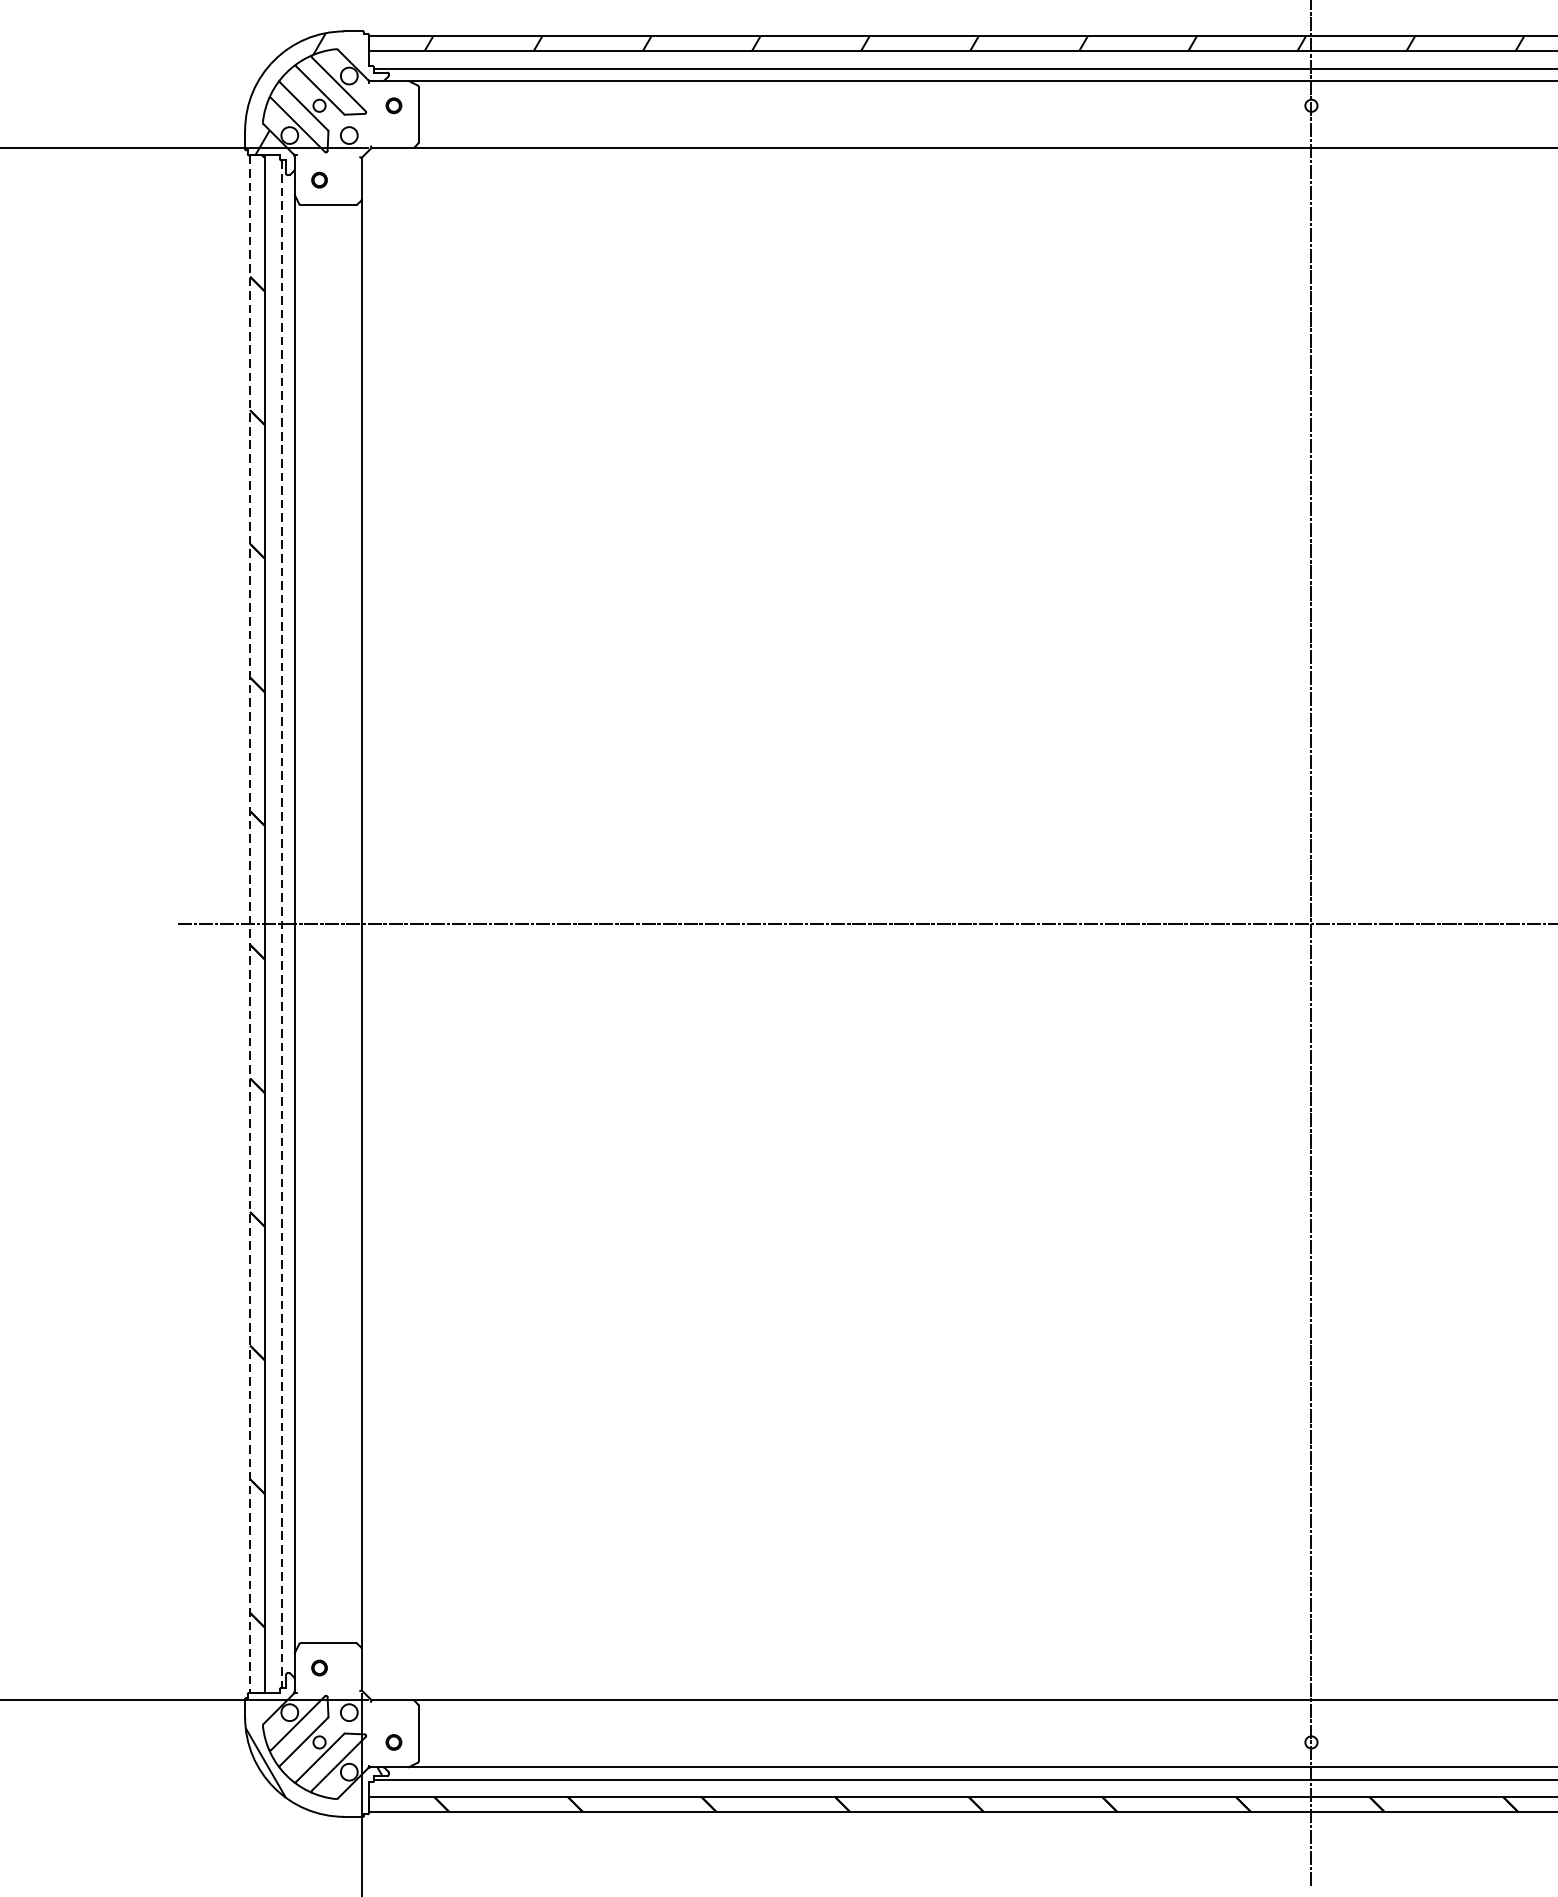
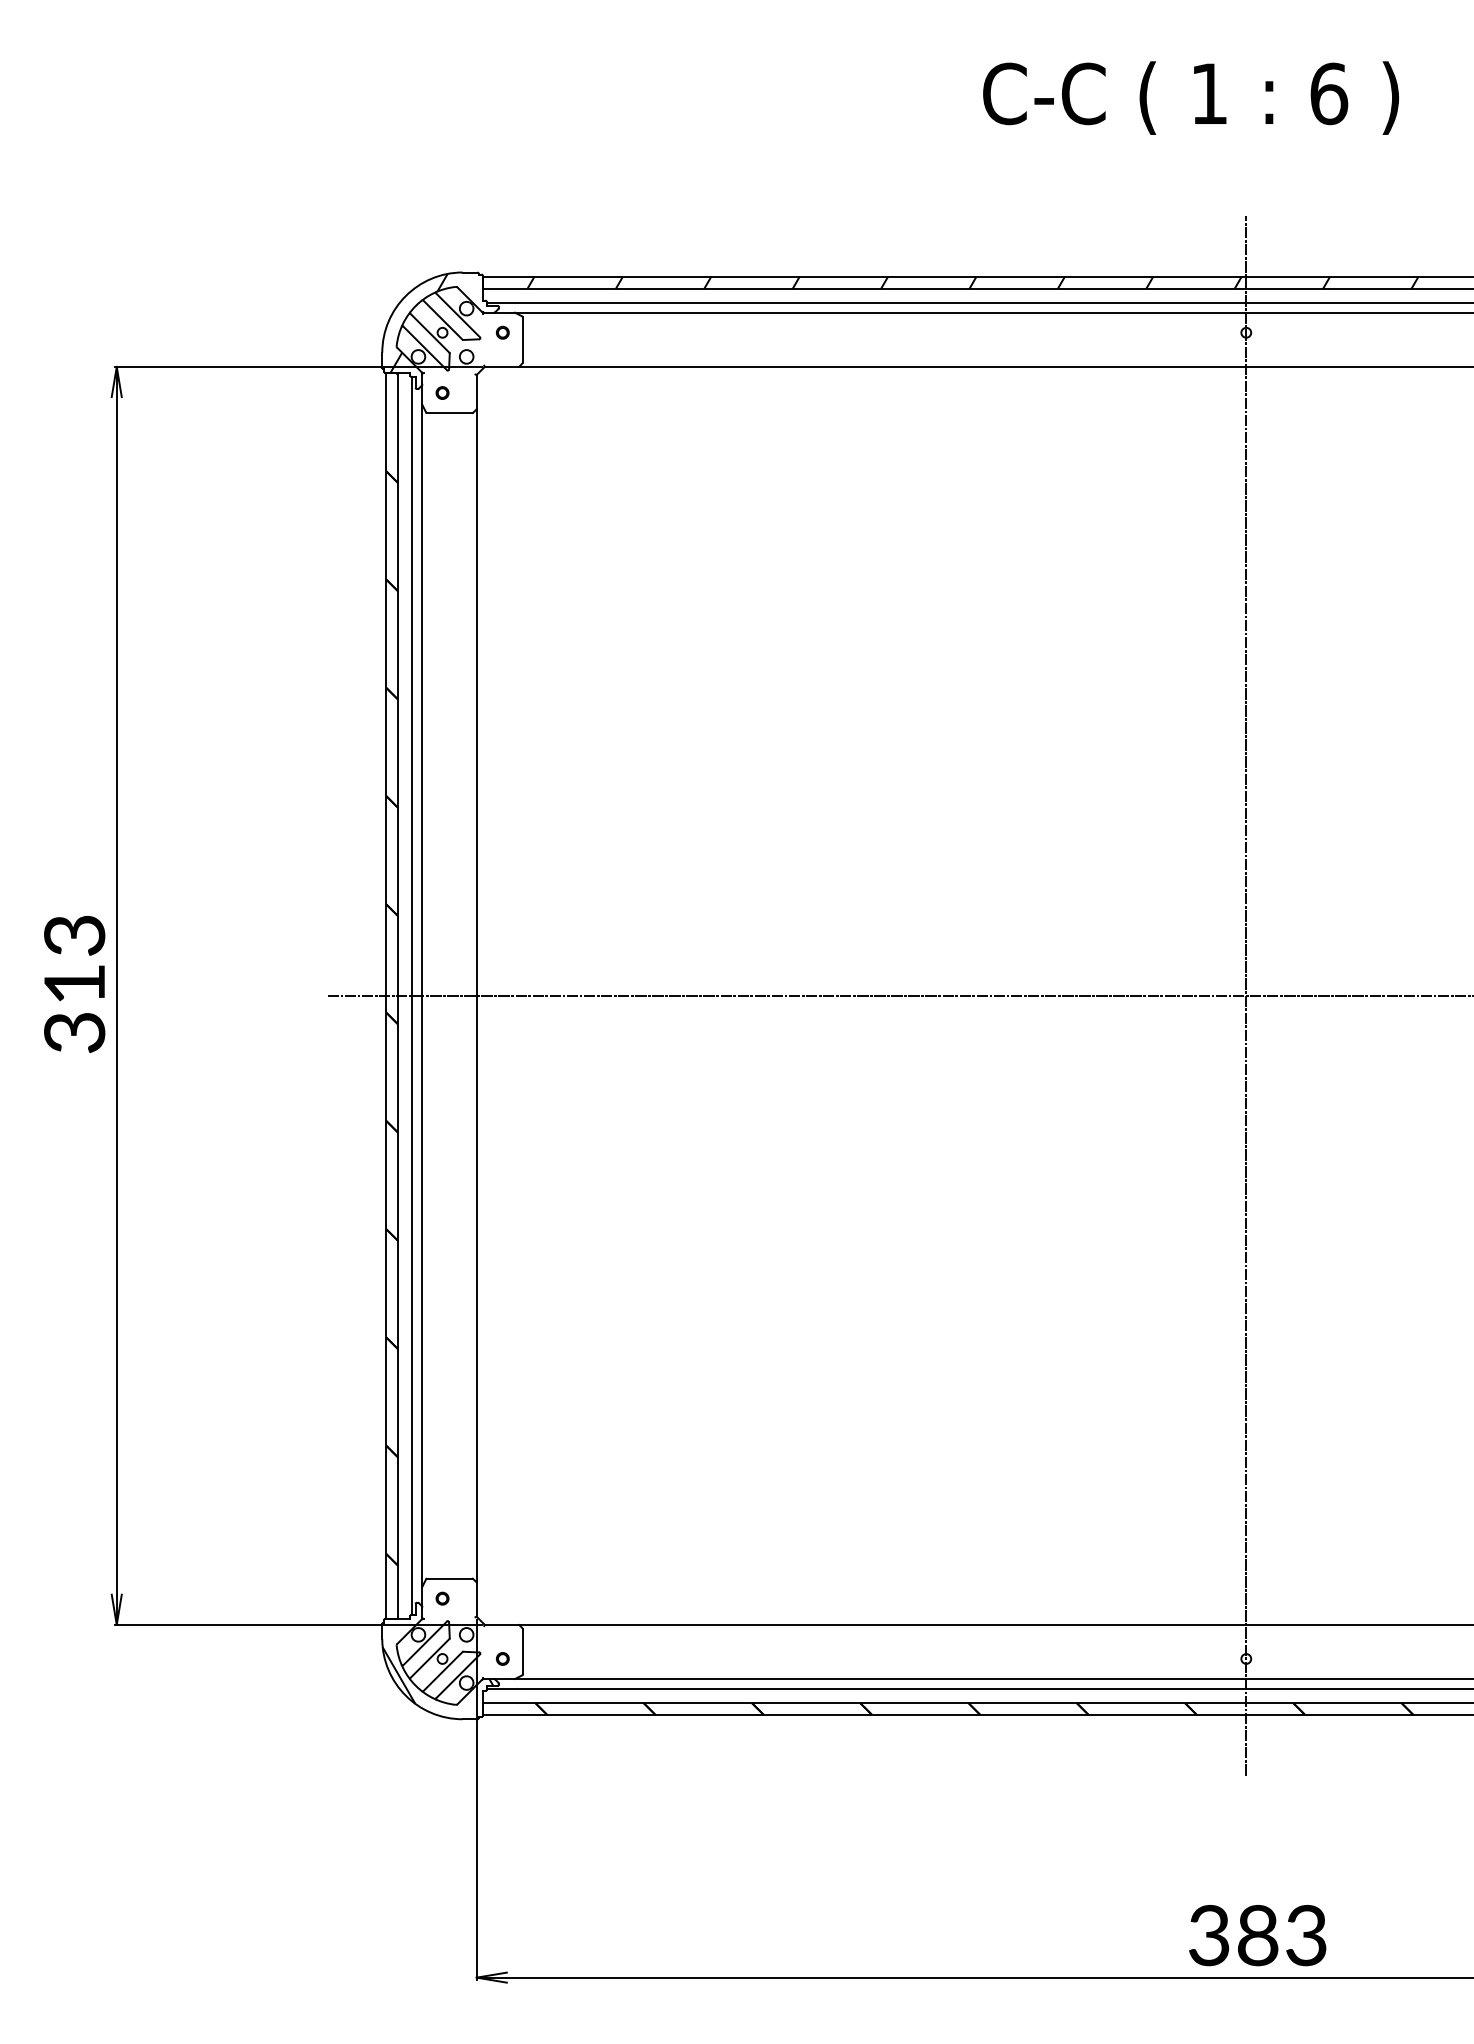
line: (250, 923) -> (386, 995), dashed -> solid
line: (282, 923) -> (412, 995), dashed -> solid

